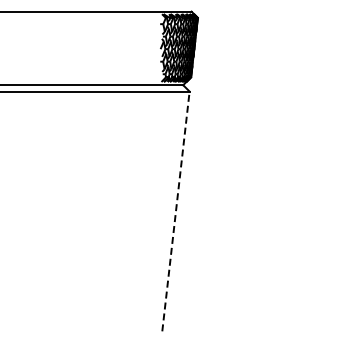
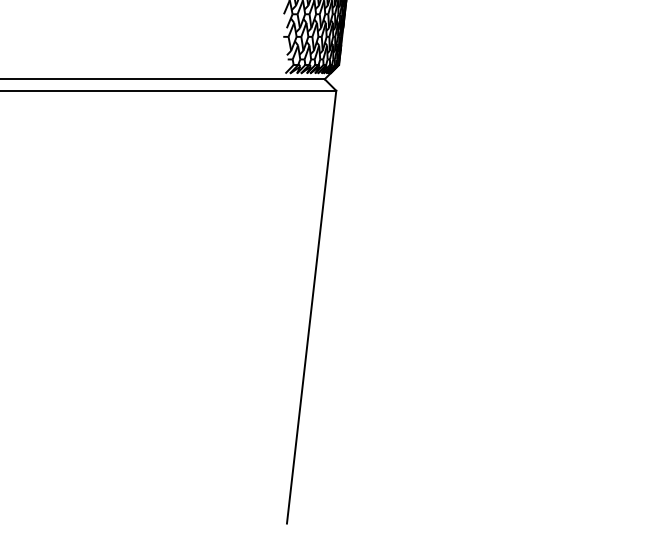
line: (175, 211) -> (310, 307), dashed -> solid

